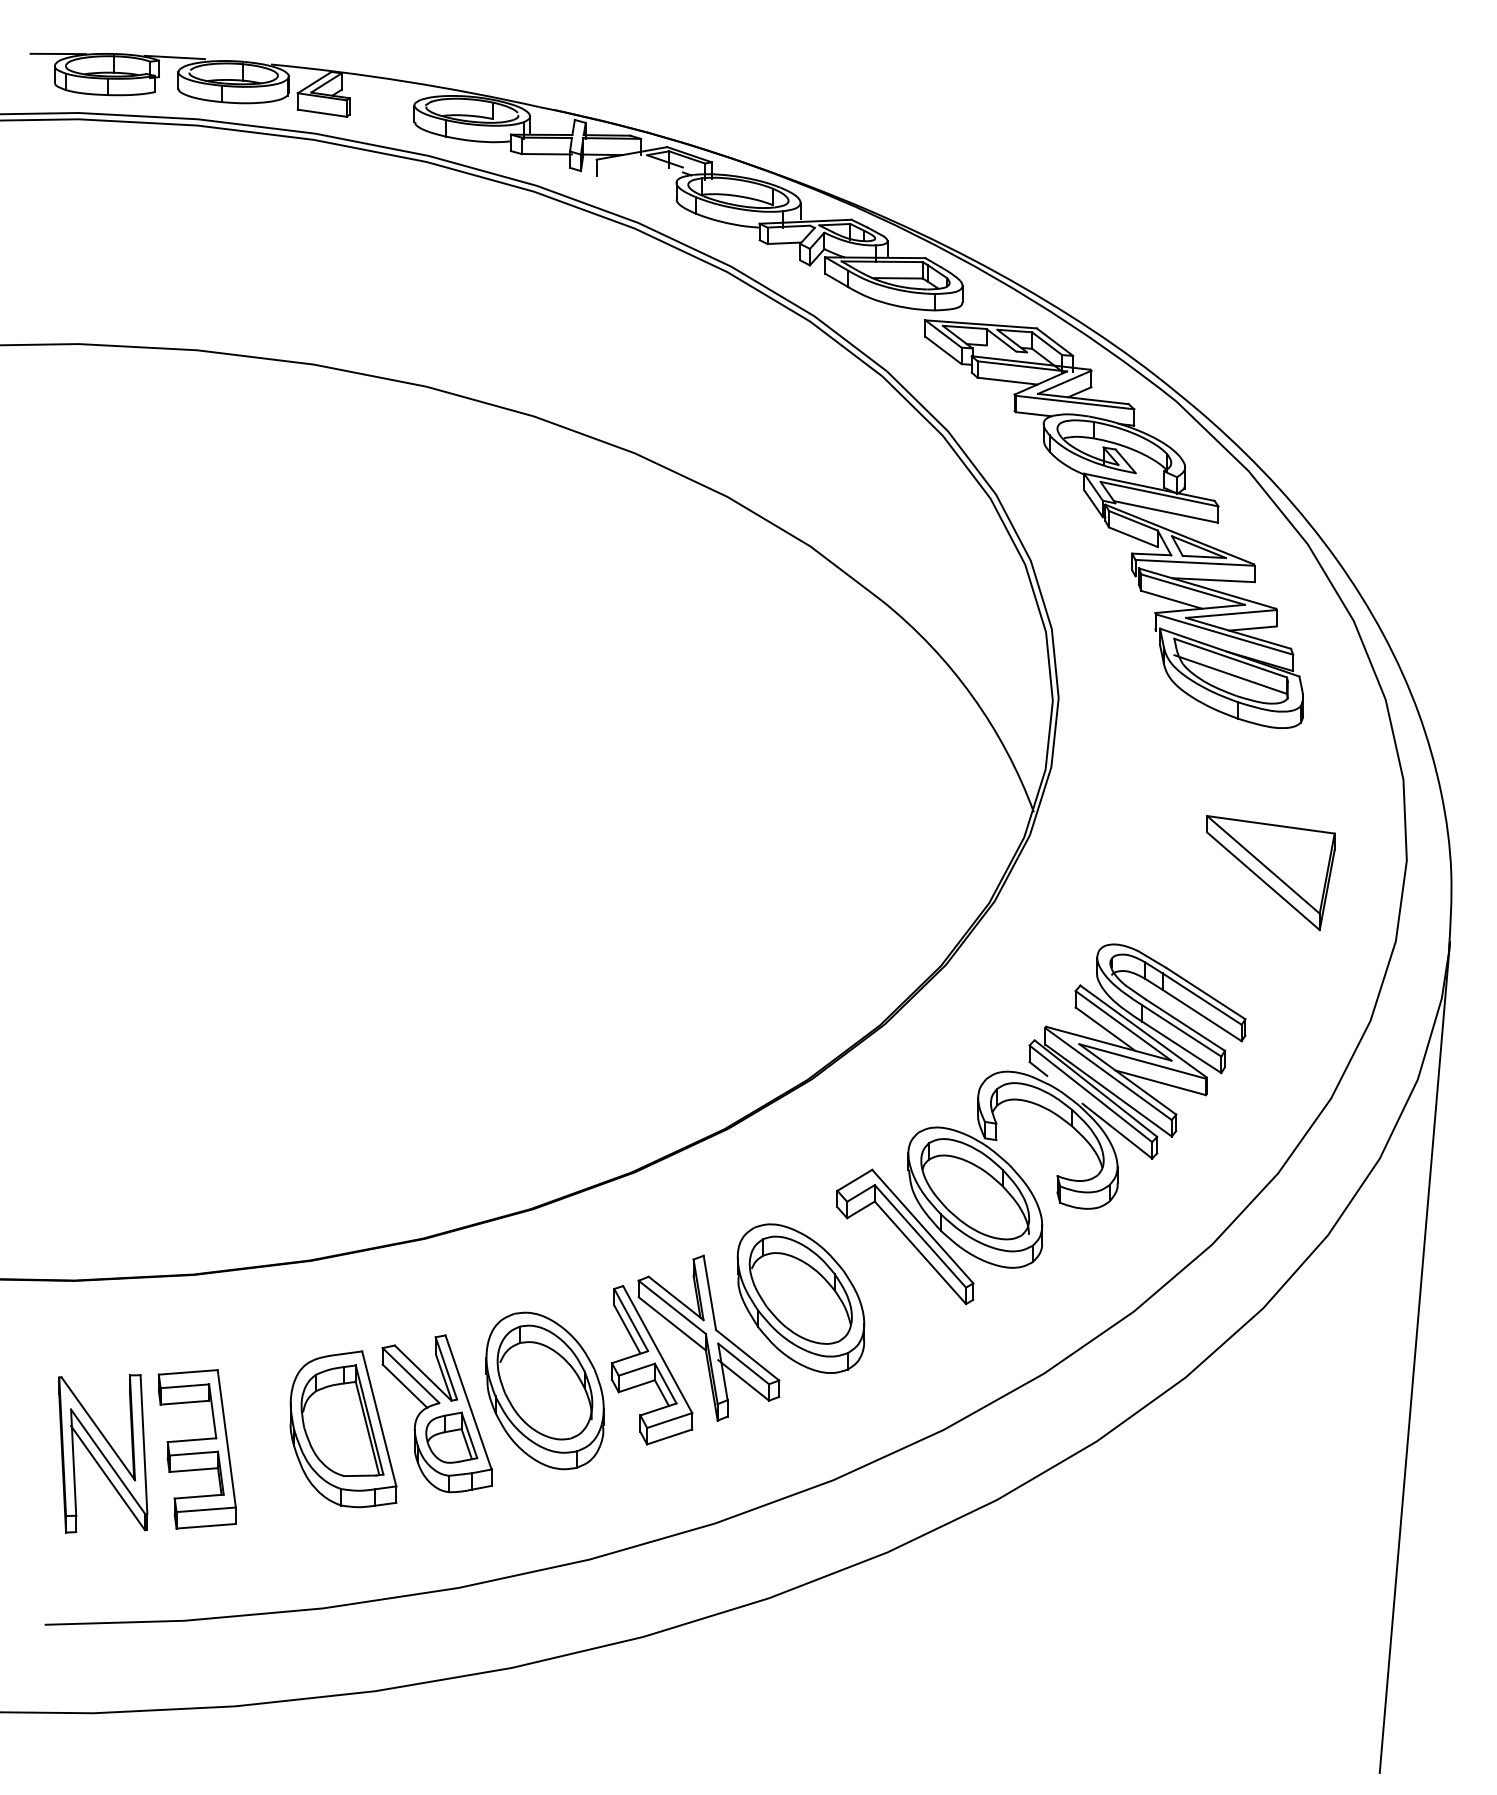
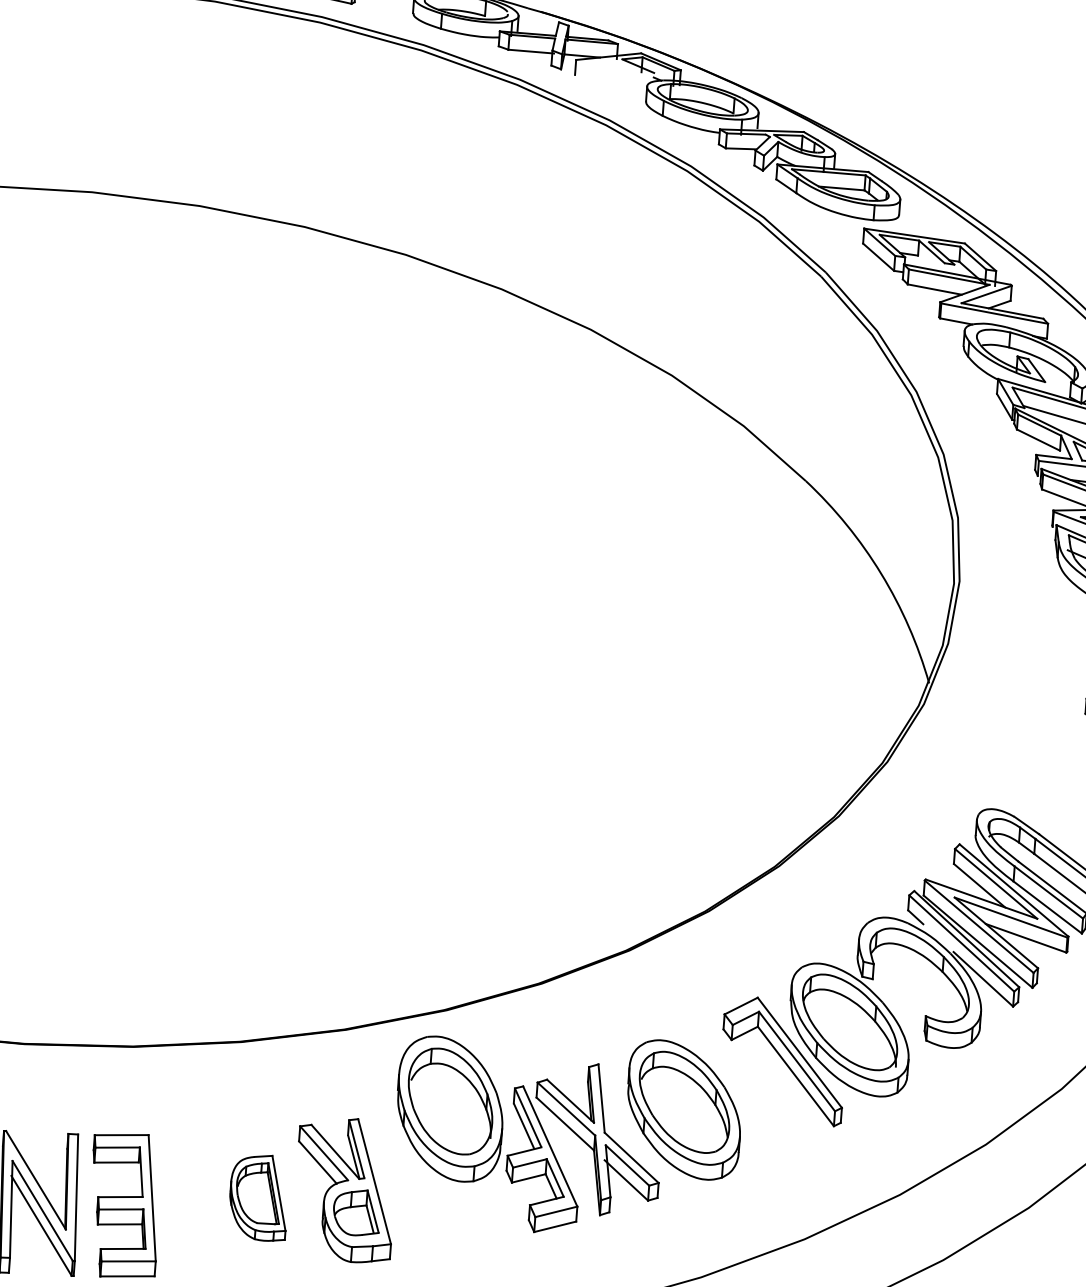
part: (544, 1390) -> (449, 1108), moved
part: (343, 1429) -> (259, 1197), size x0.6

